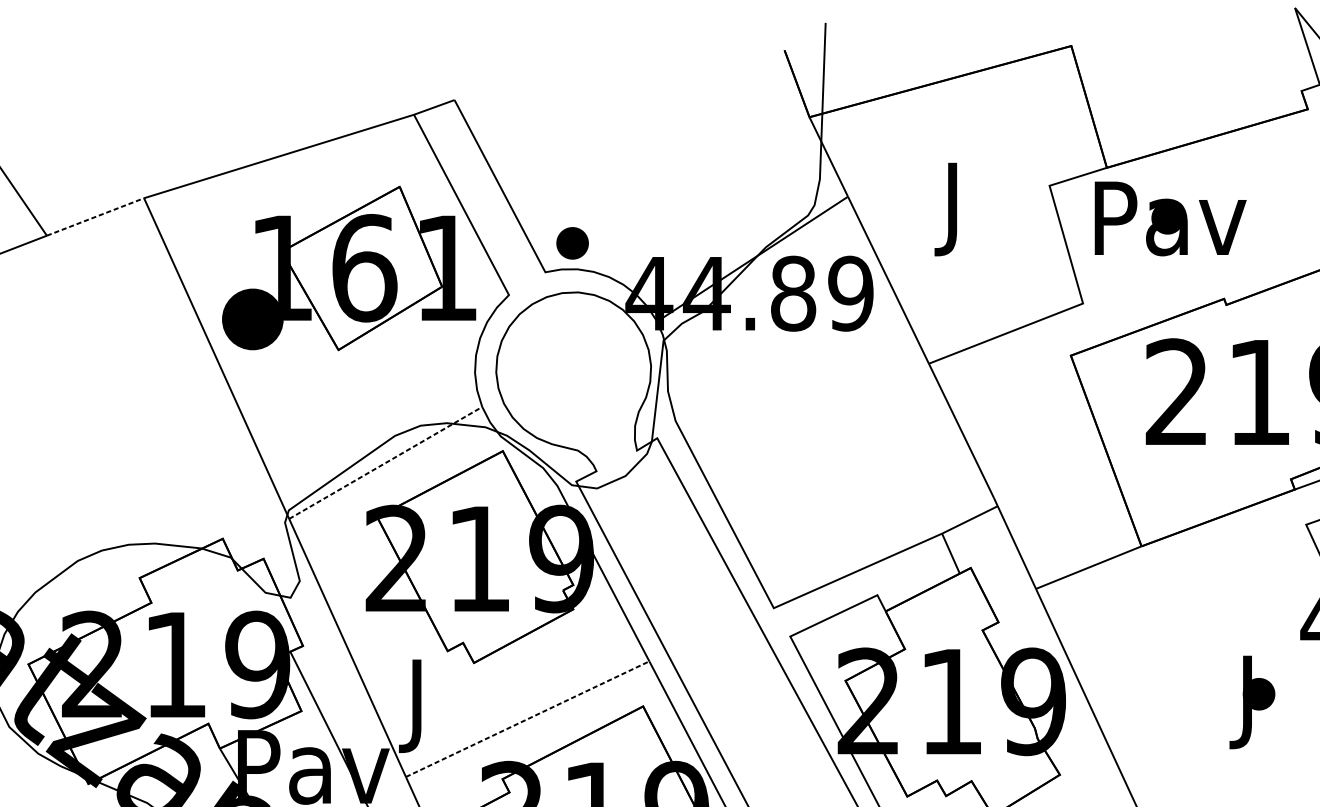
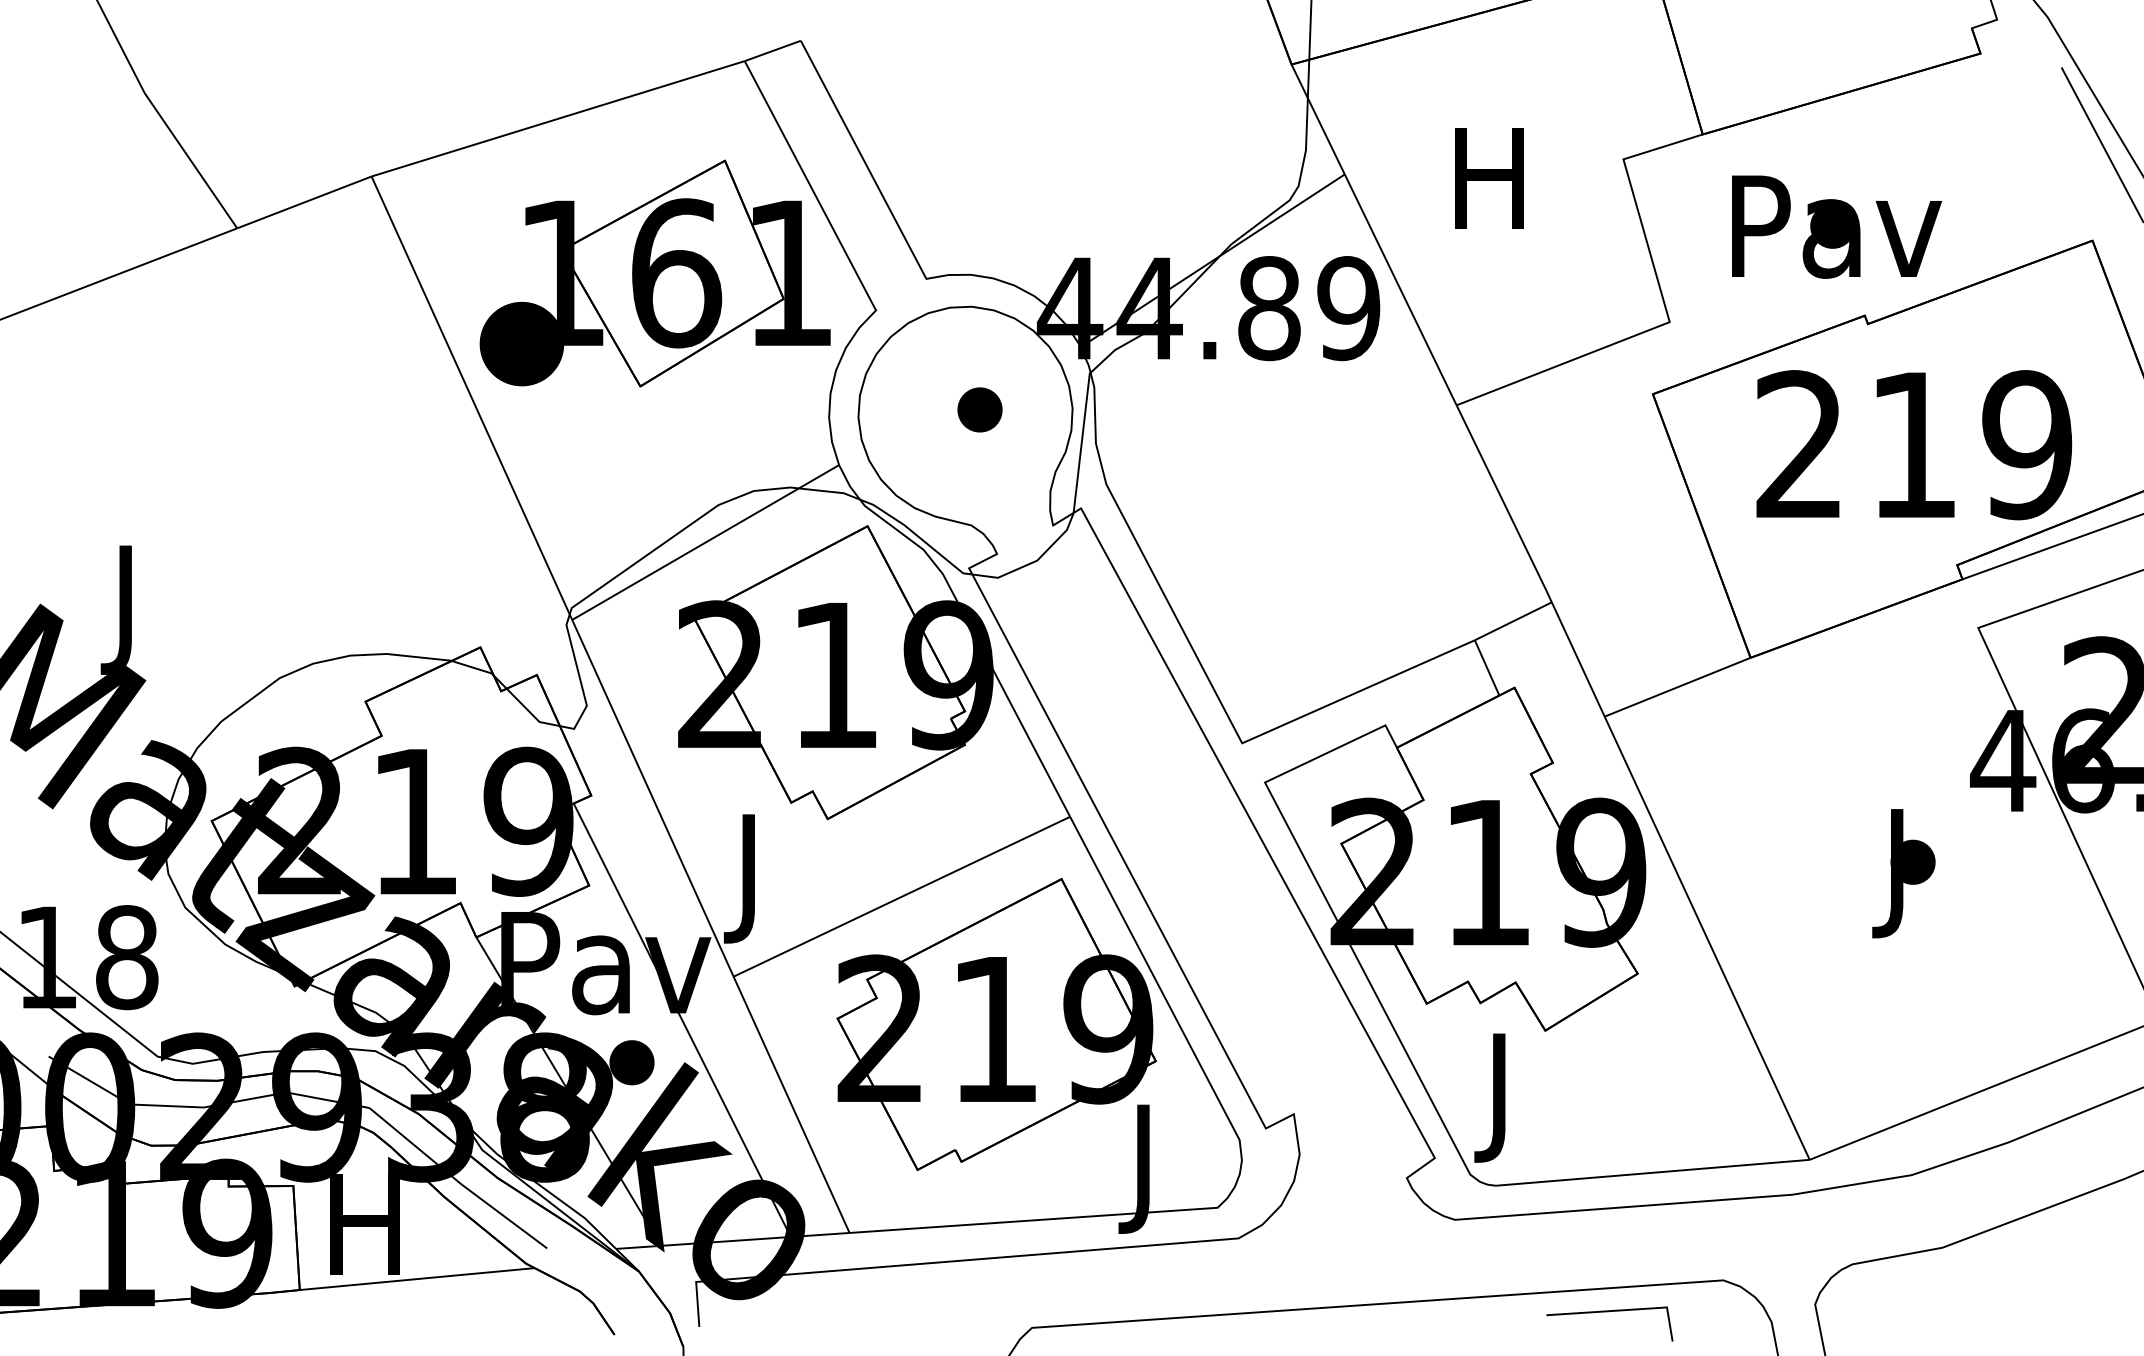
text: (952, 209) -> (1489, 191), J -> H
line: (95, 217) -> (304, 202), dashed -> solid
text: (1170, 218) -> (1836, 226), moved
part: (572, 243) -> (979, 409), moved
line: (386, 462) -> (706, 542), dashed -> solid
line: (528, 718) -> (902, 896), dashed -> solid

